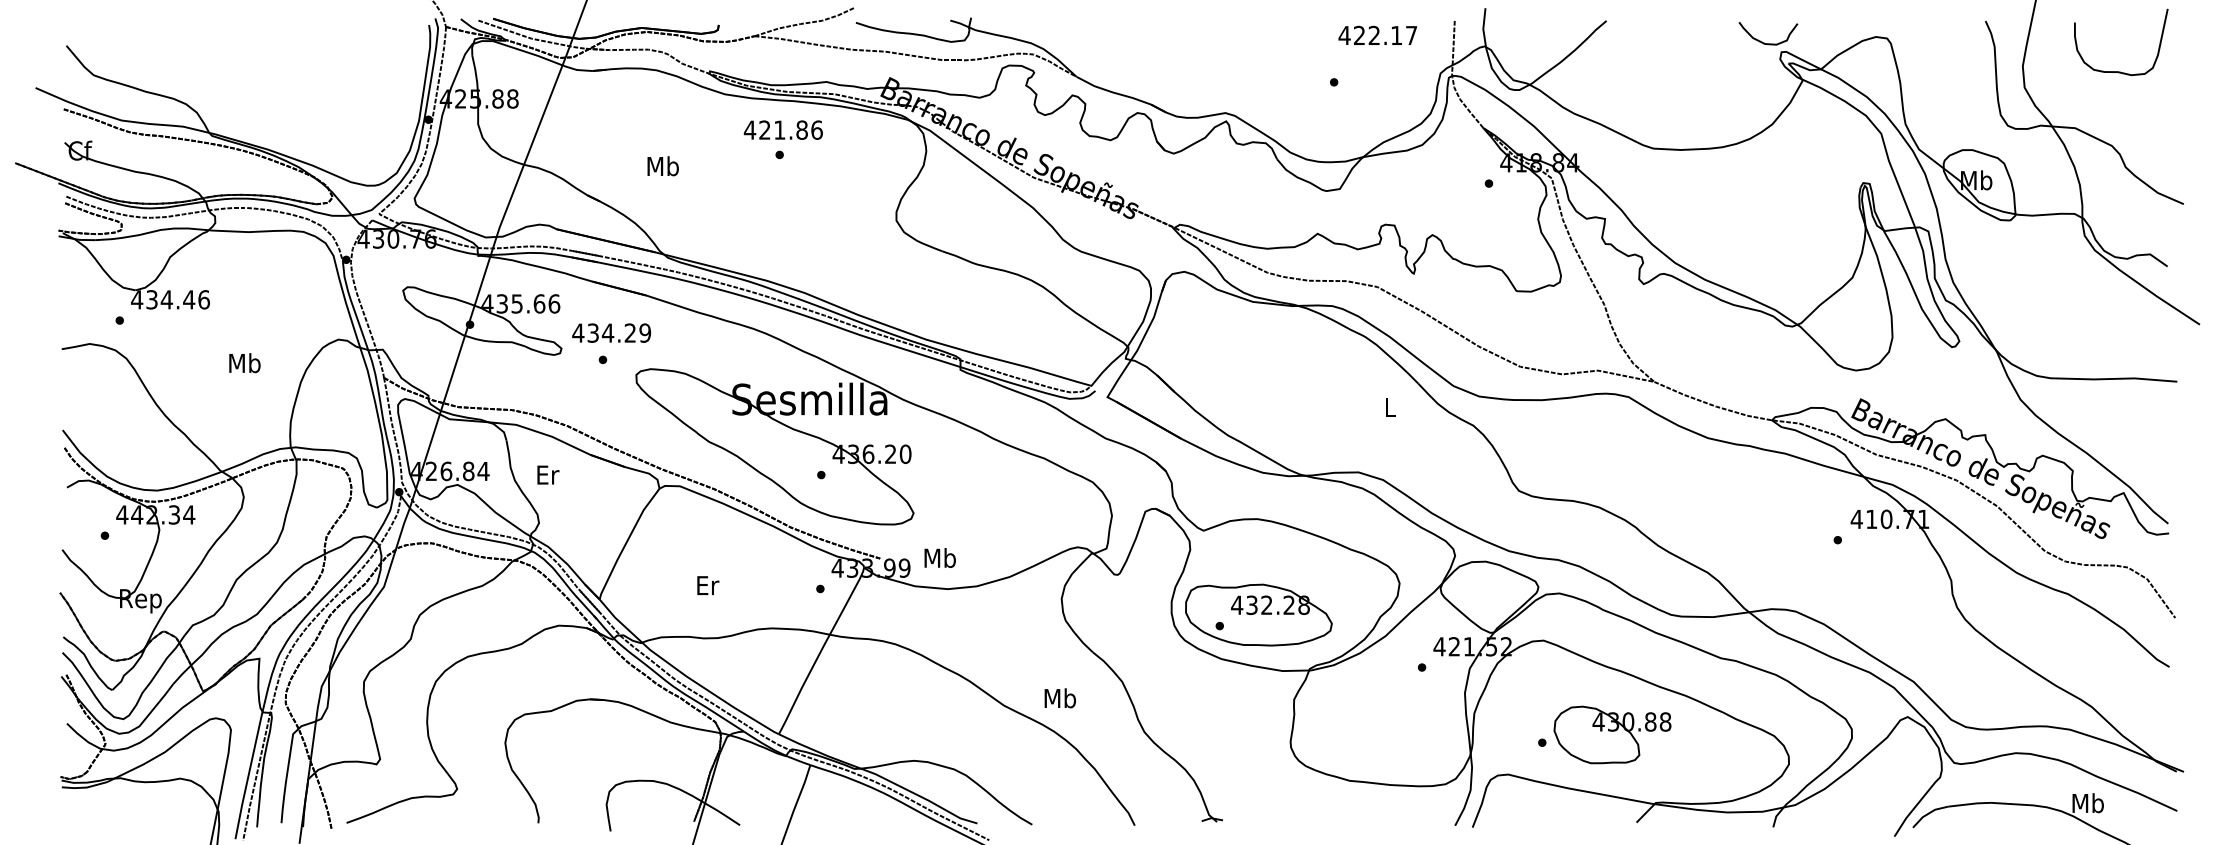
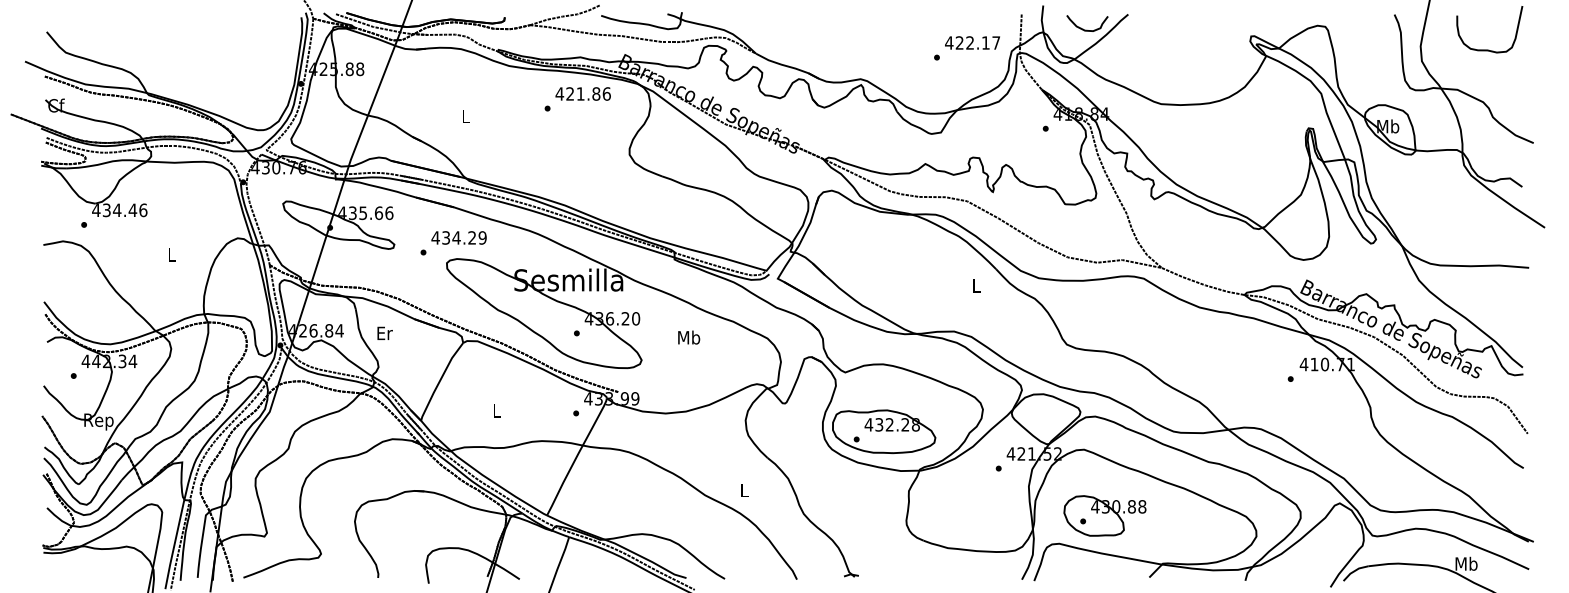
text: (1377, 34) -> (972, 42), moved
curve: (1764, 42) -> (1084, 29), moved
text: (782, 129) -> (582, 93), moved
text: (662, 166) -> (465, 116), Mb -> L
text: (611, 332) -> (458, 237), moved
text: (244, 363) -> (171, 255), Mb -> L
text: (939, 557) -> (688, 337), moved
text: (708, 585) -> (497, 410), Er -> L
text: (1060, 698) -> (744, 490), Mb -> L
part: (1612, 734) -> (1105, 515), moved

